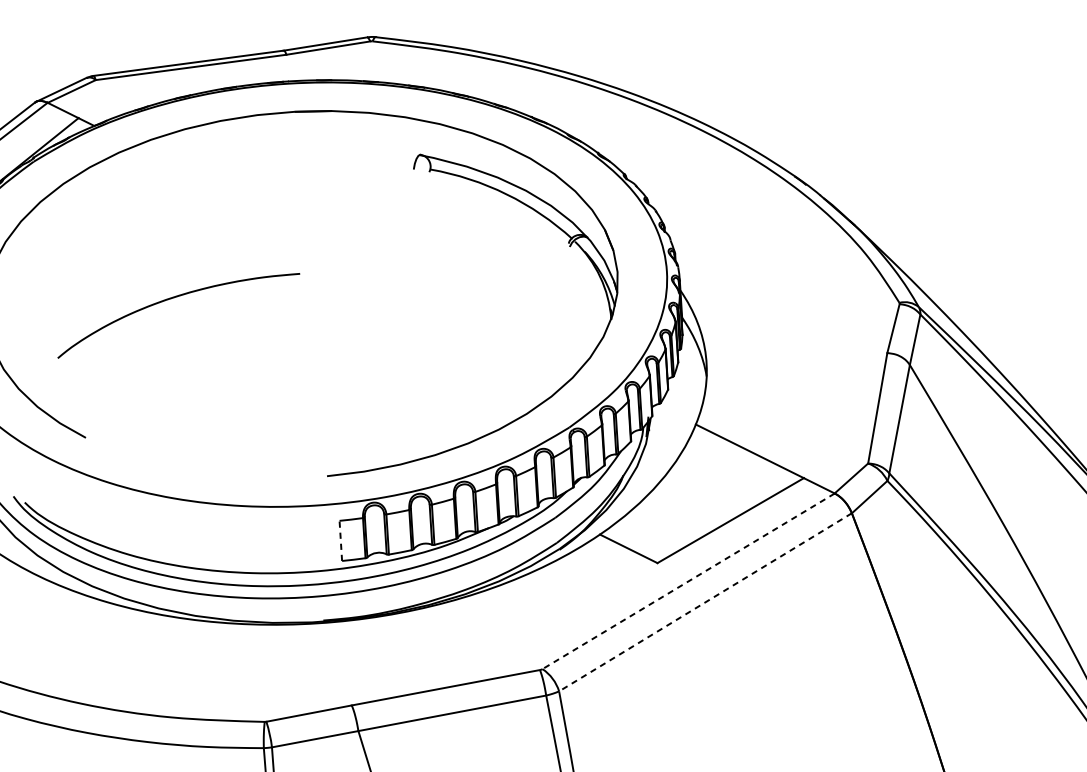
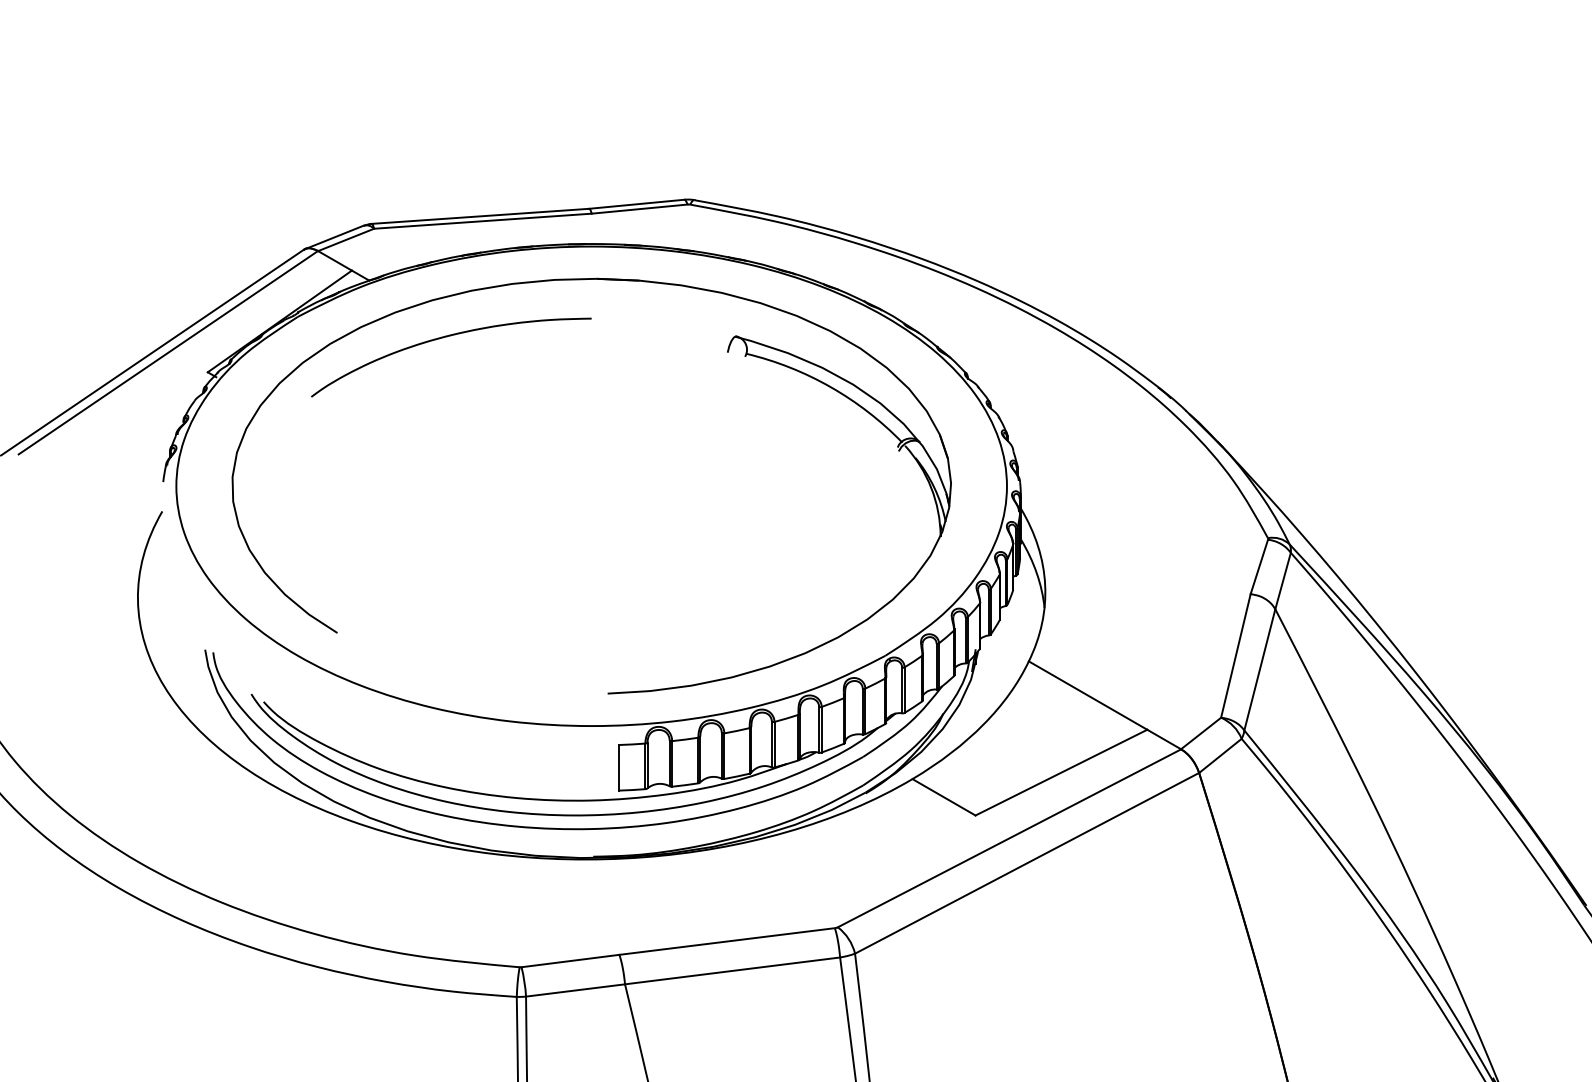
curve: (174, 298) -> (447, 337), moved
line: (340, 540) -> (618, 767), dashed -> solid
line: (688, 581) -> (1009, 838), dashed -> solid
line: (704, 602) -> (1026, 863), dashed -> solid

